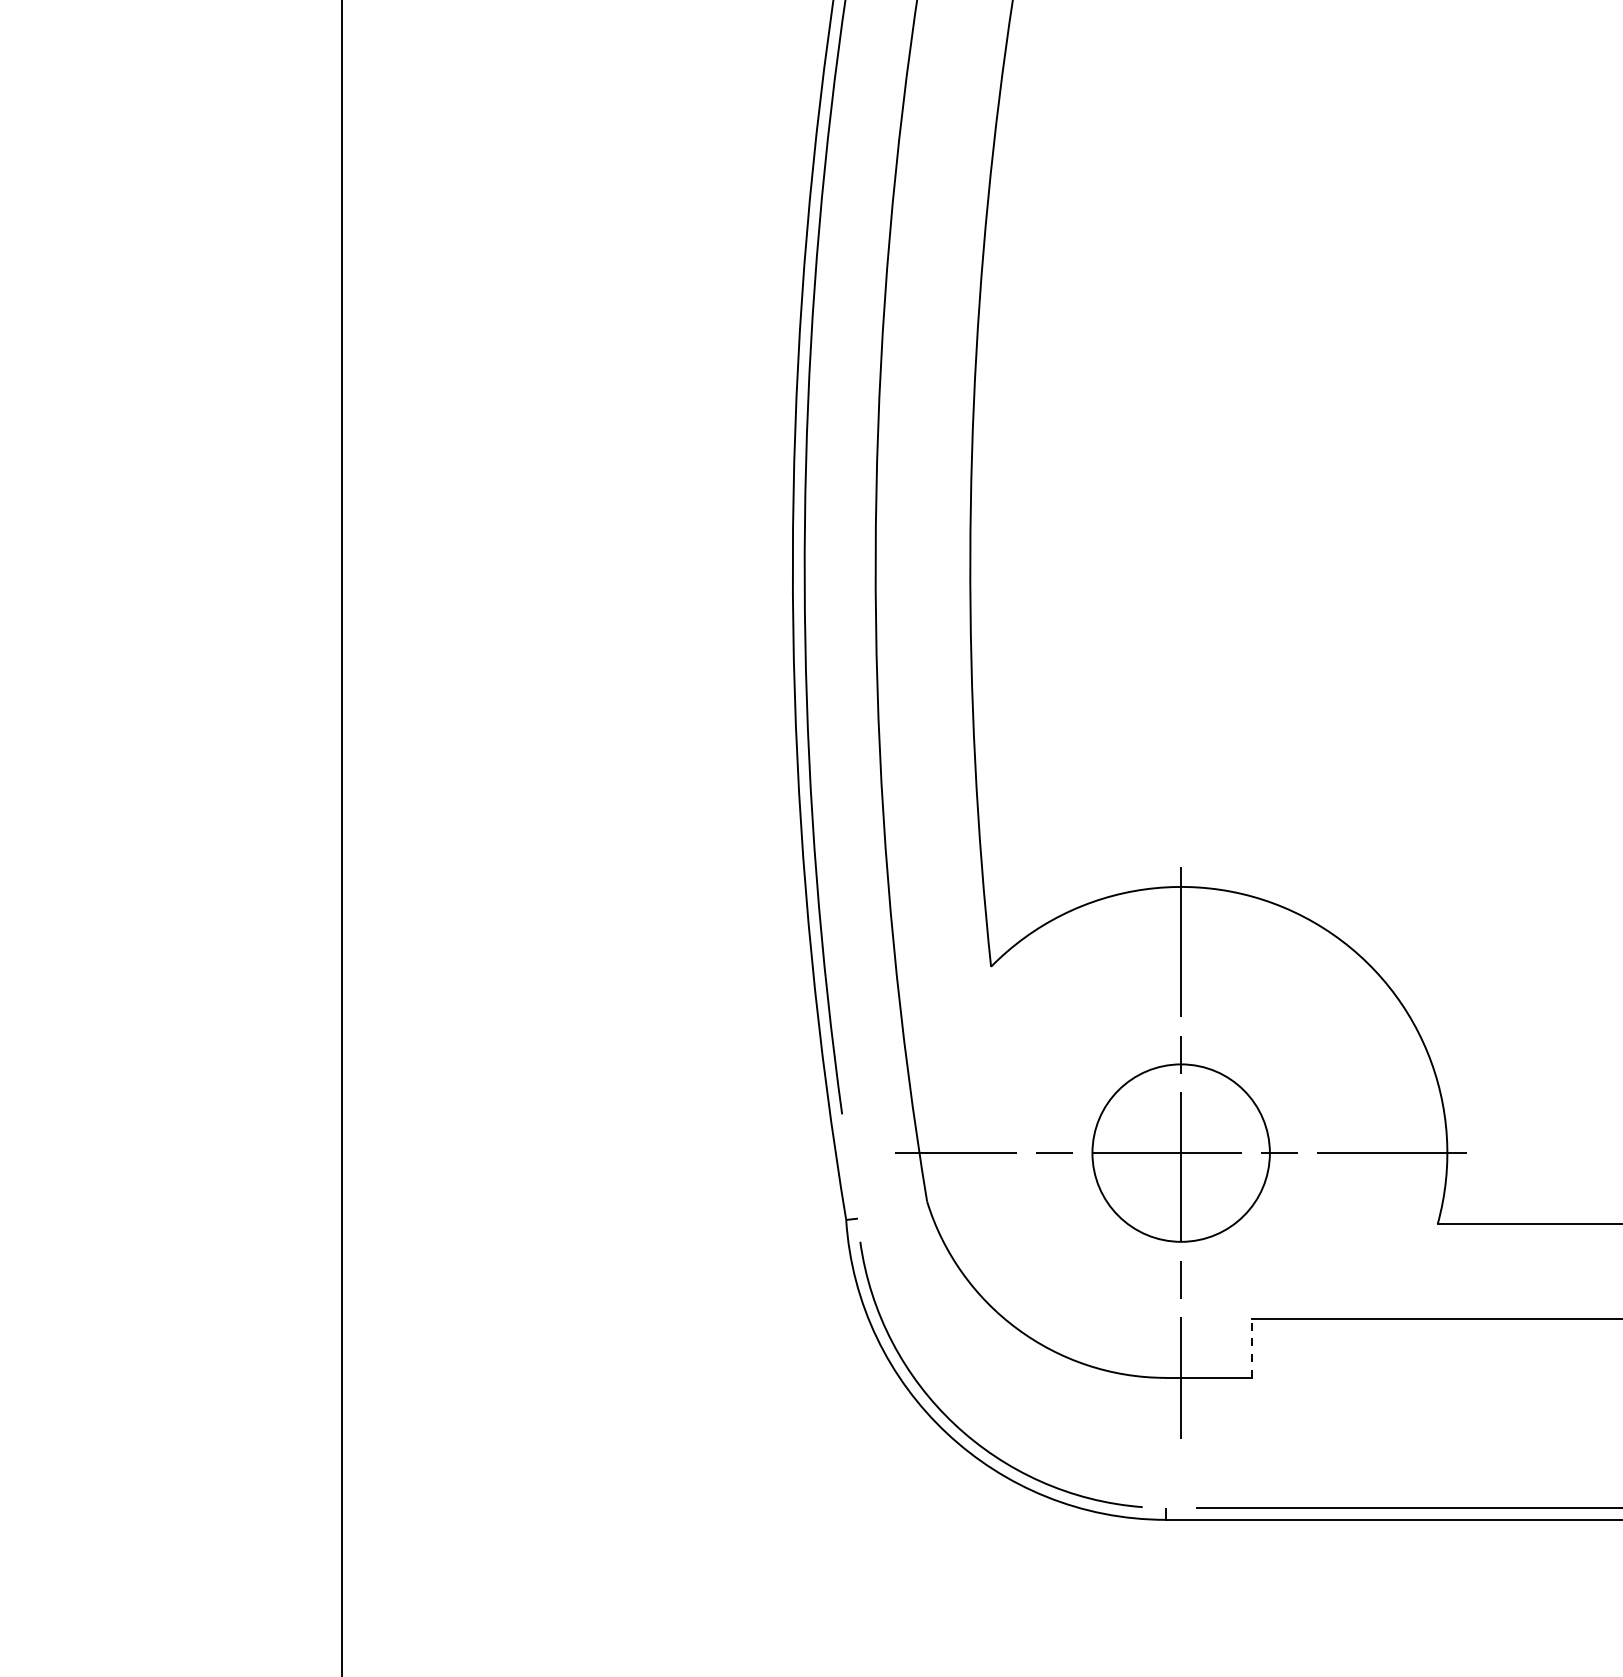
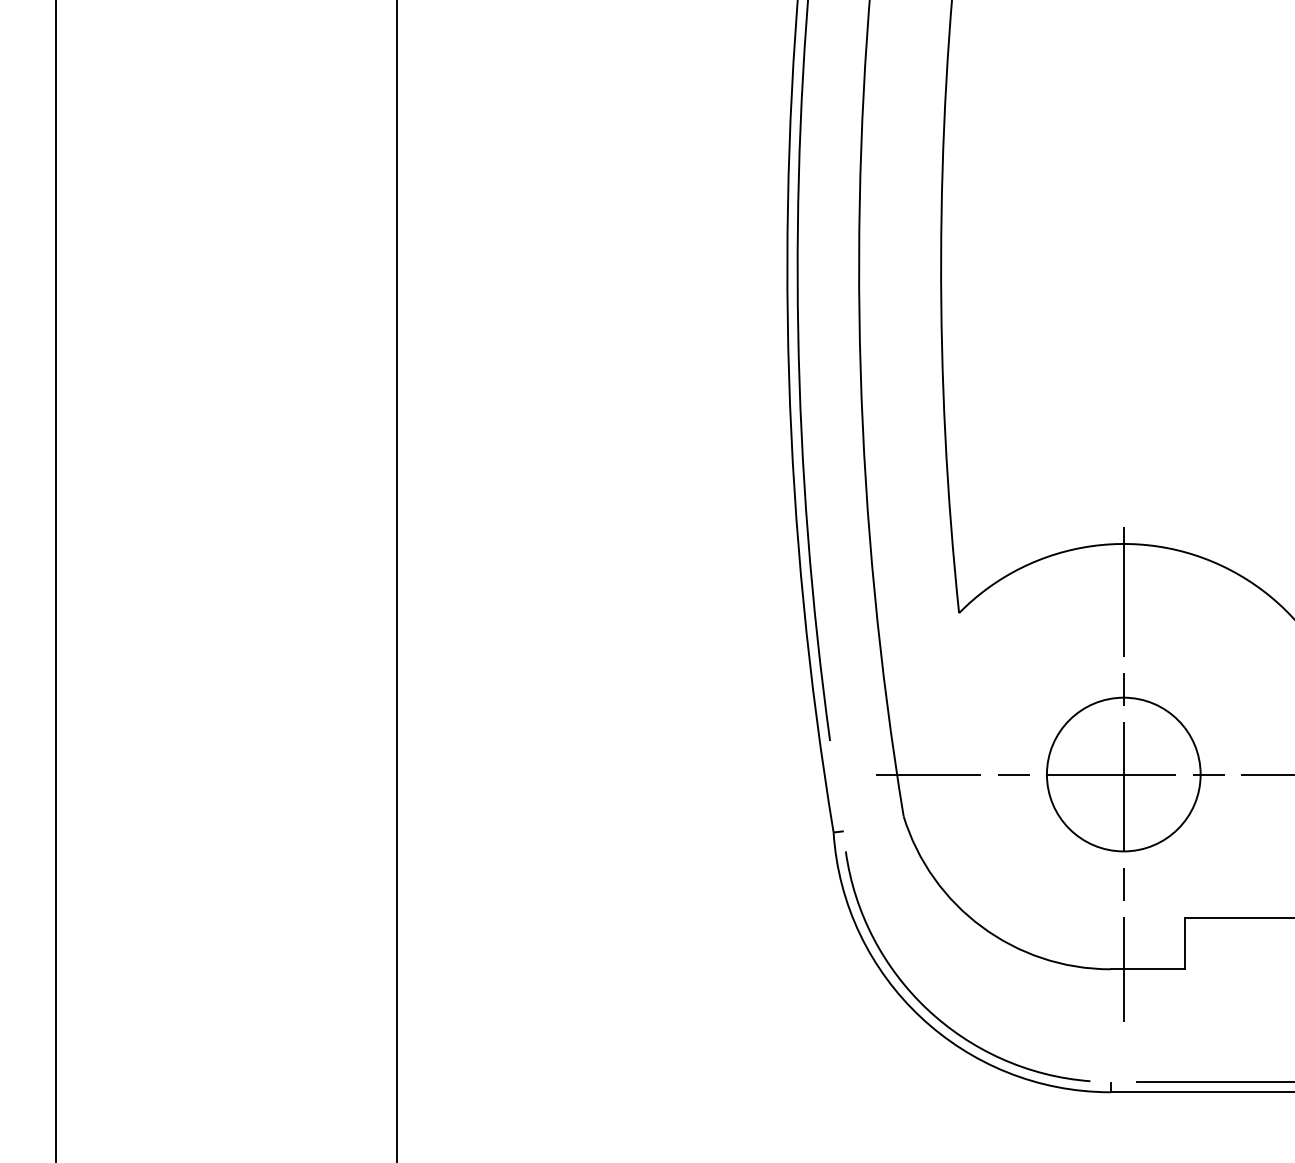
line: (1252, 1348) -> (1185, 943), dashed -> solid

